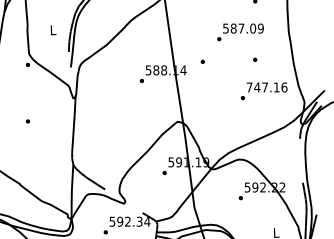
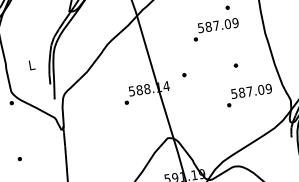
text: (240, 32) -> (215, 29), moved
text: (266, 87) -> (251, 91), 747.16 -> 587.09

